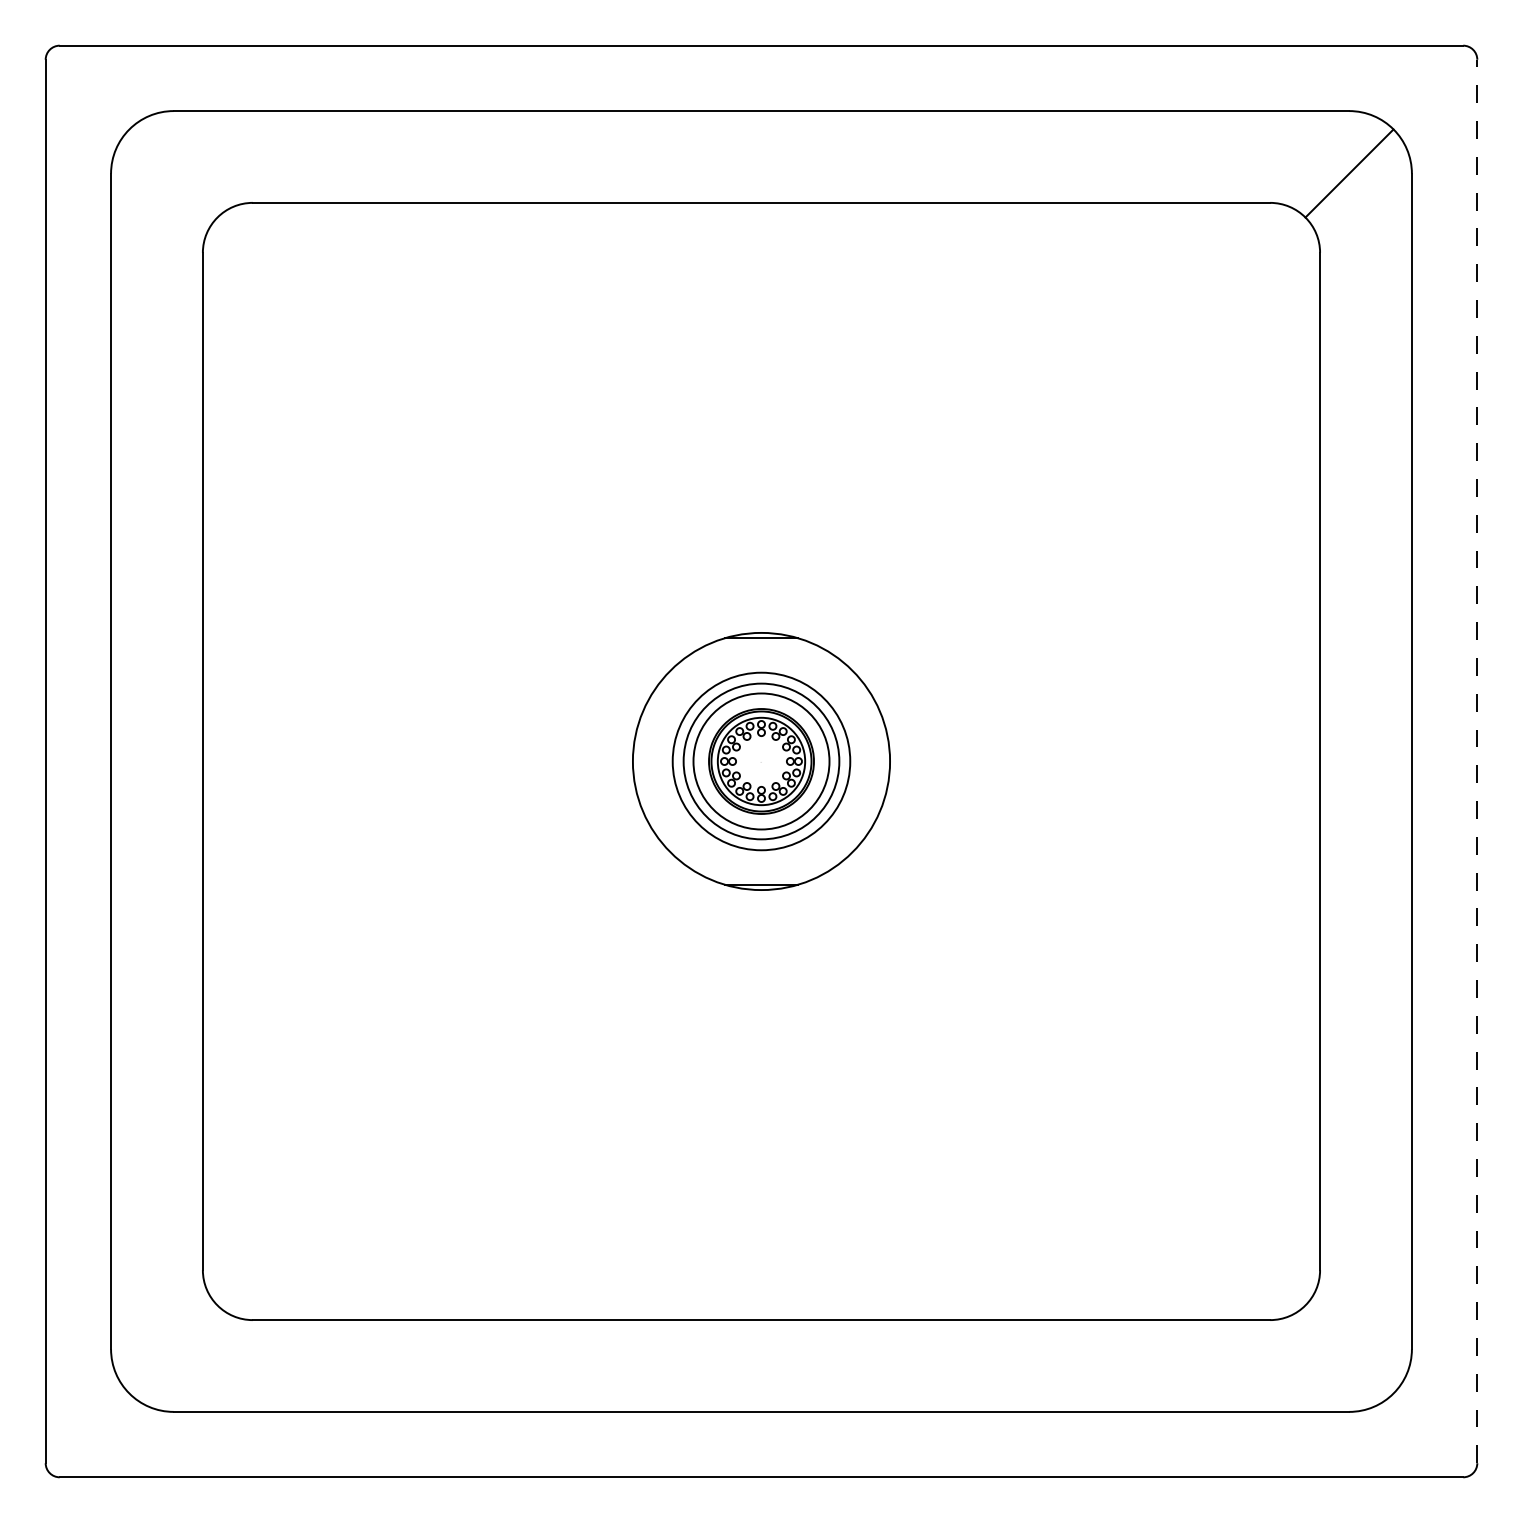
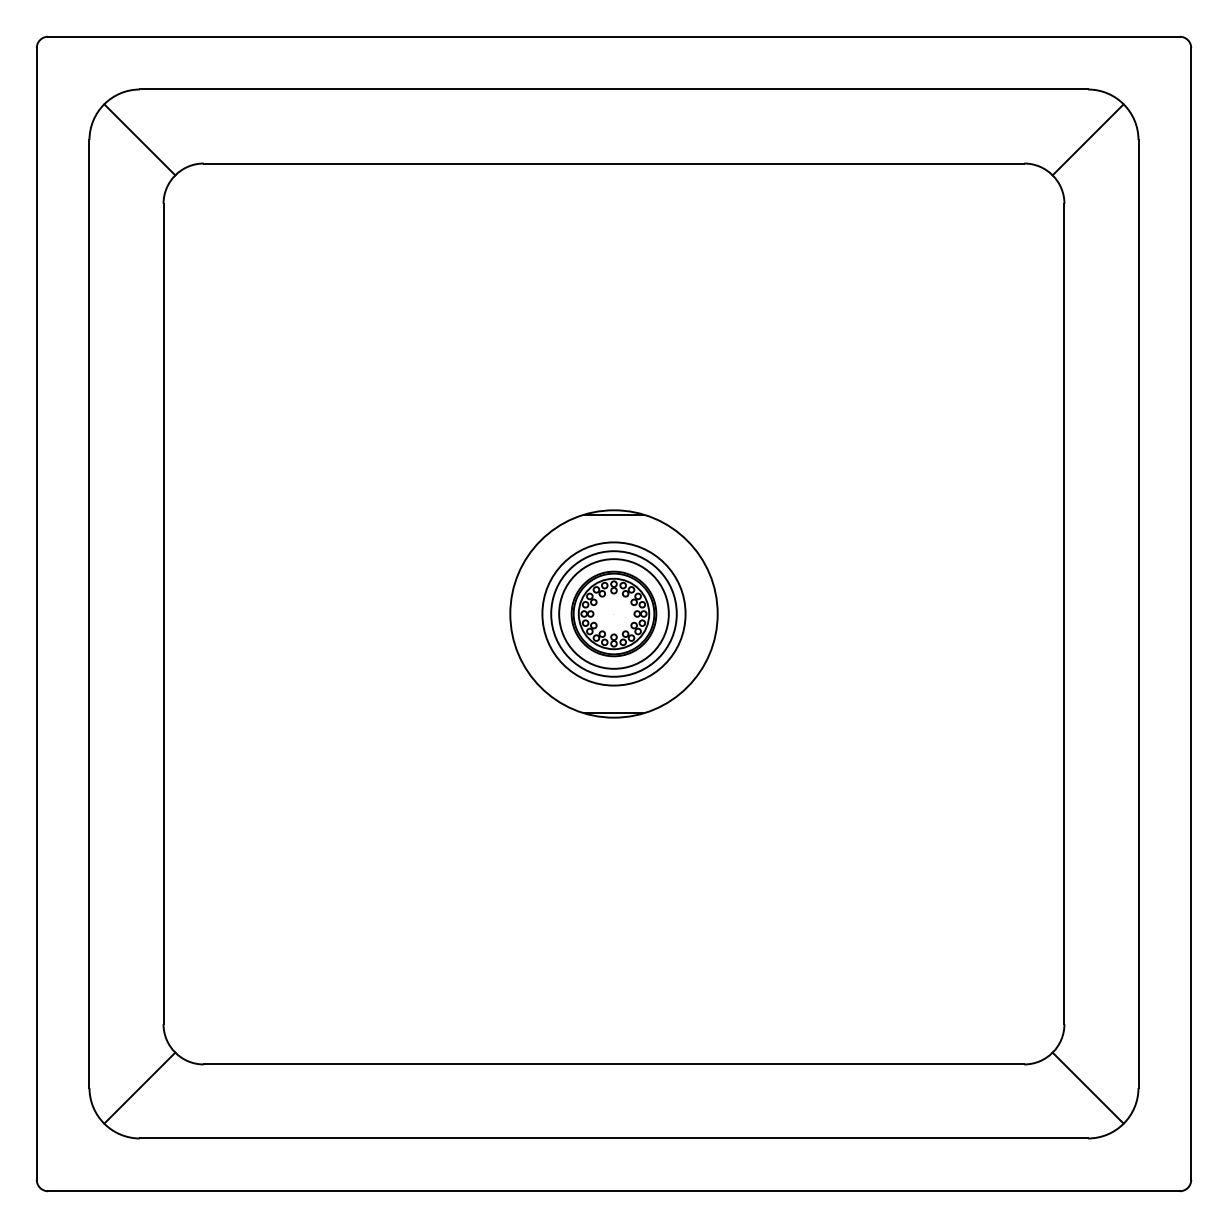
line: (173, 173) -> (139, 139), added
line: (1477, 761) -> (1191, 614), dashed -> solid
line: (173, 1349) -> (139, 1088), added
line: (1349, 1349) -> (1088, 1088), added

